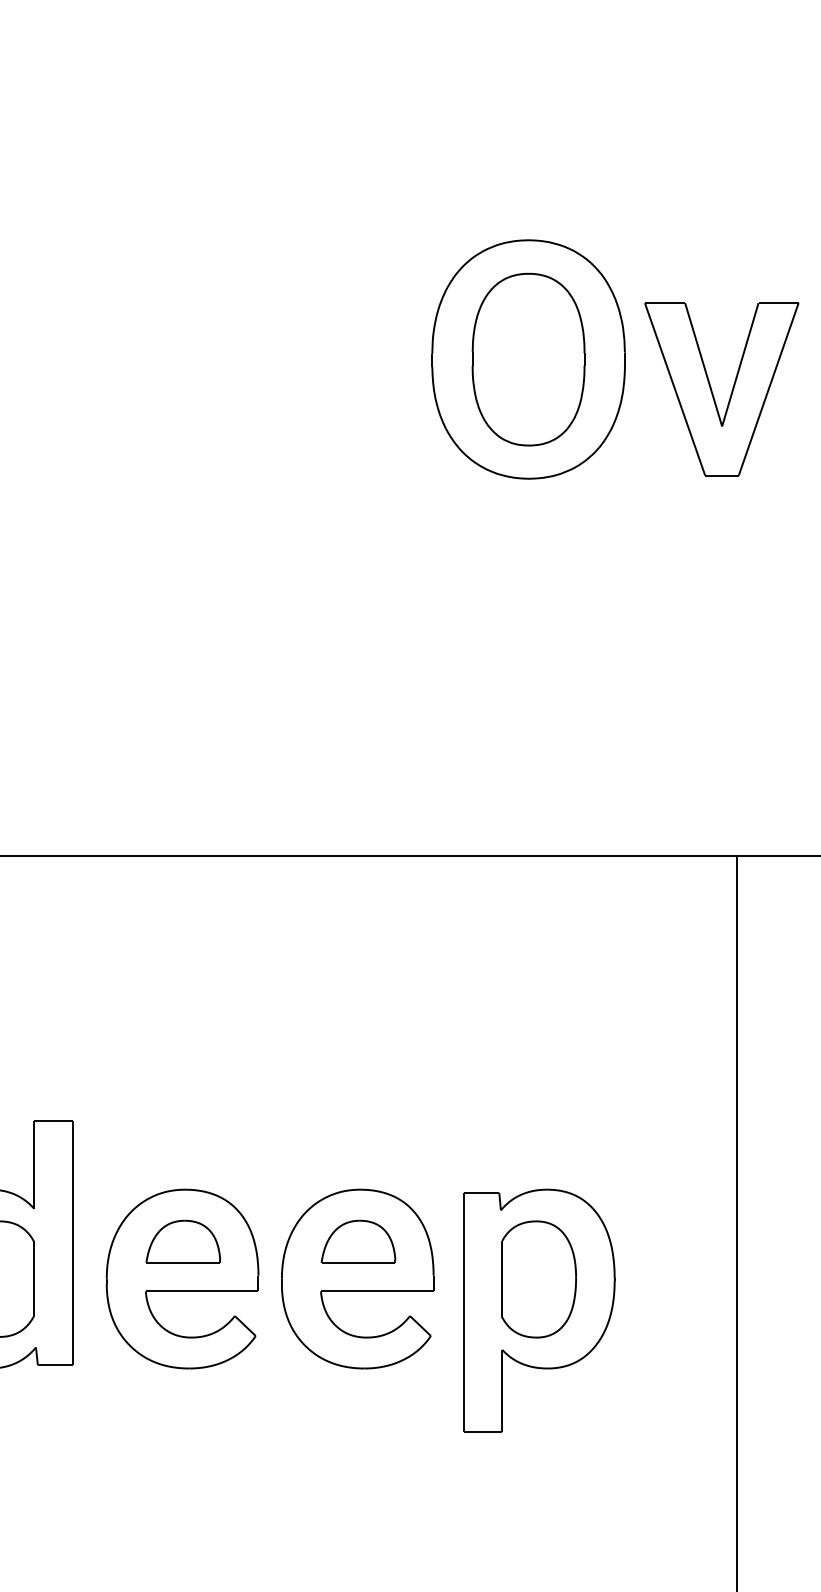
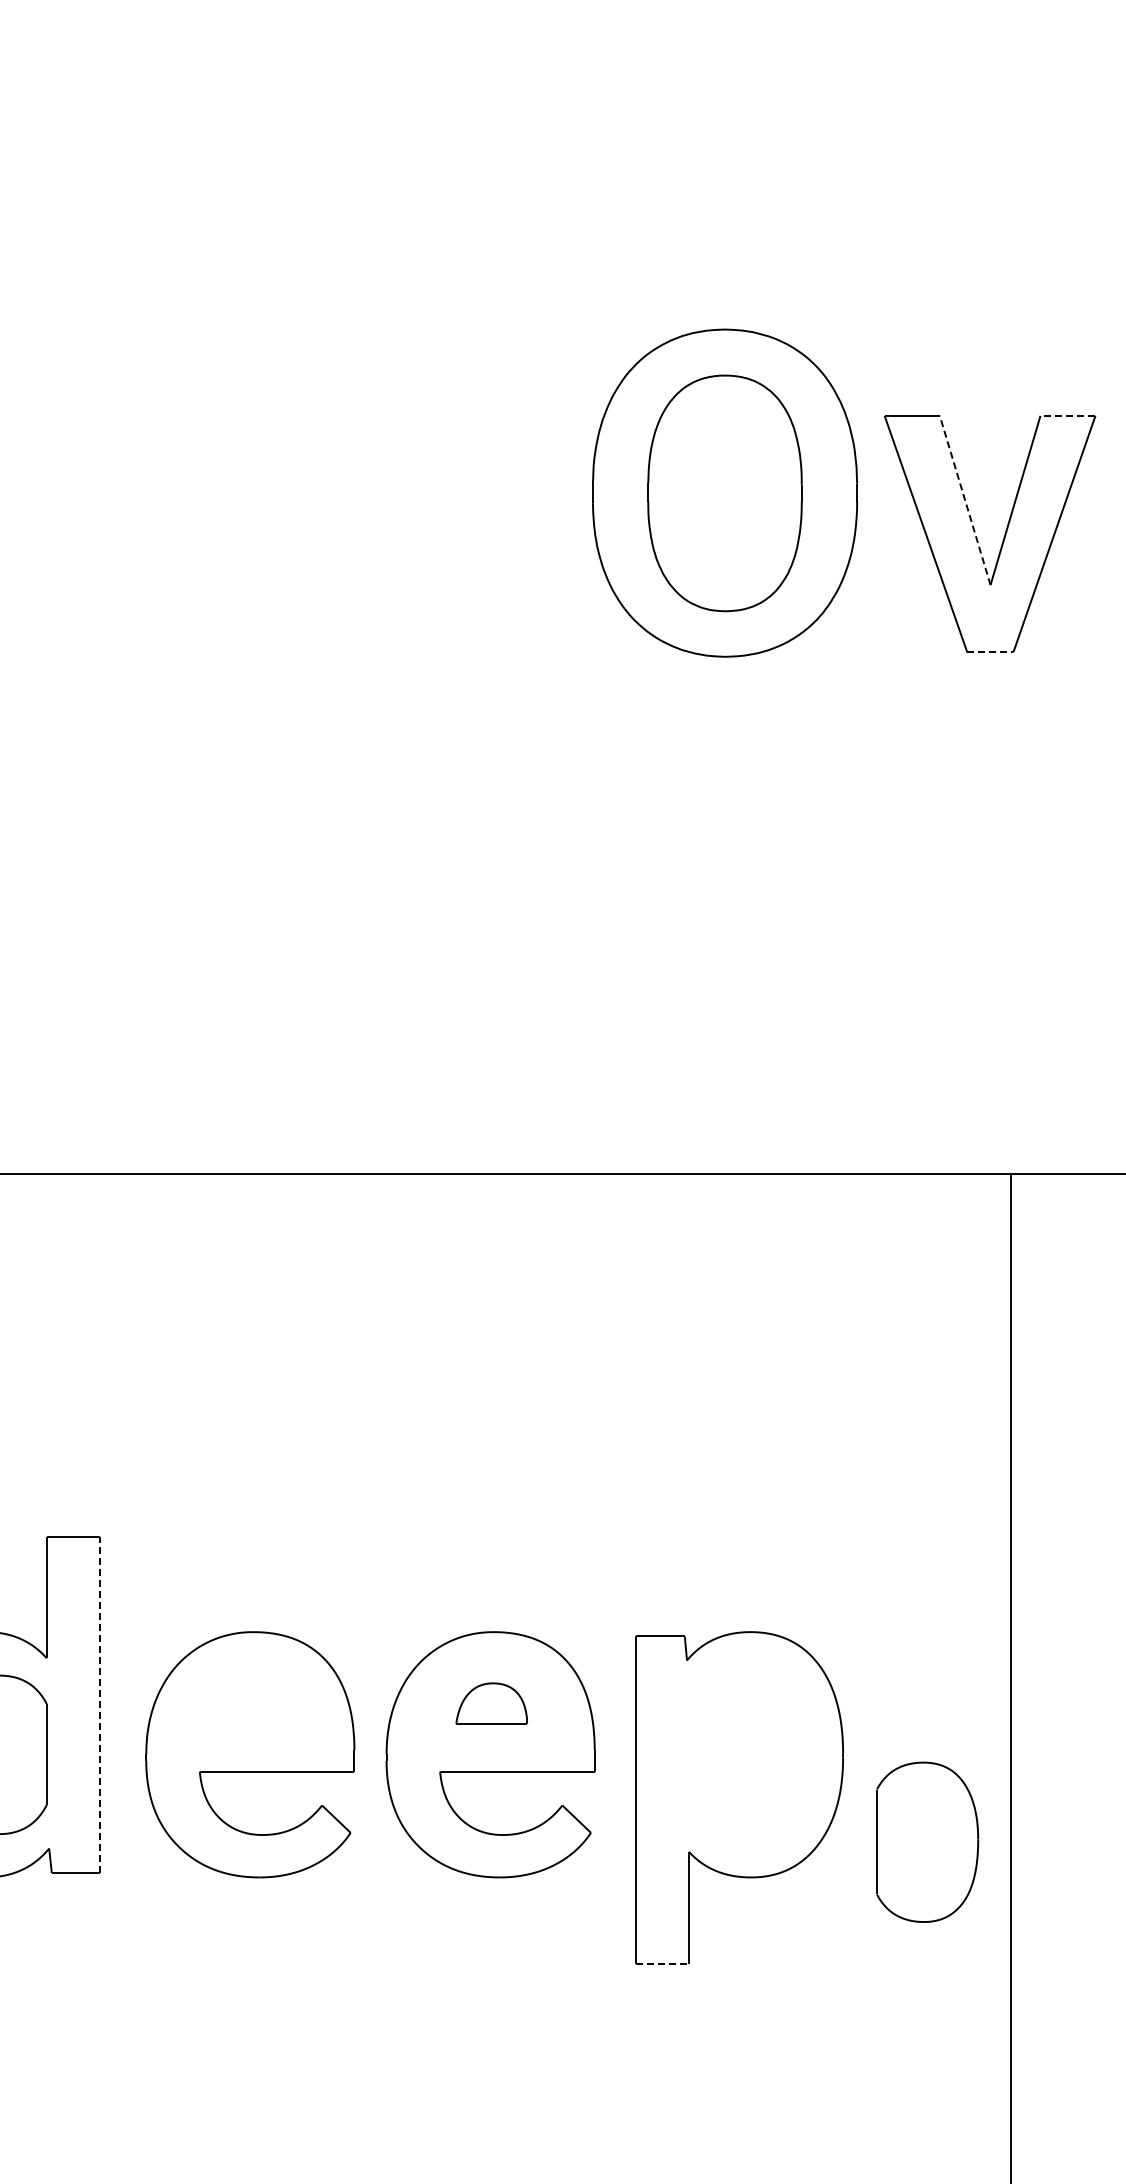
line: (778, 302) -> (1067, 415), solid -> dashed
line: (703, 364) -> (965, 499), solid -> dashed
line: (722, 475) -> (990, 652), solid -> dashed
part: (183, 1241) -> (251, 1703), removed
part: (358, 1241) -> (491, 1703), size x0.7
line: (72, 1243) -> (99, 1705), solid -> dashed
part: (539, 1278) -> (927, 1841), moved
line: (483, 1431) -> (662, 1964), solid -> dashed

